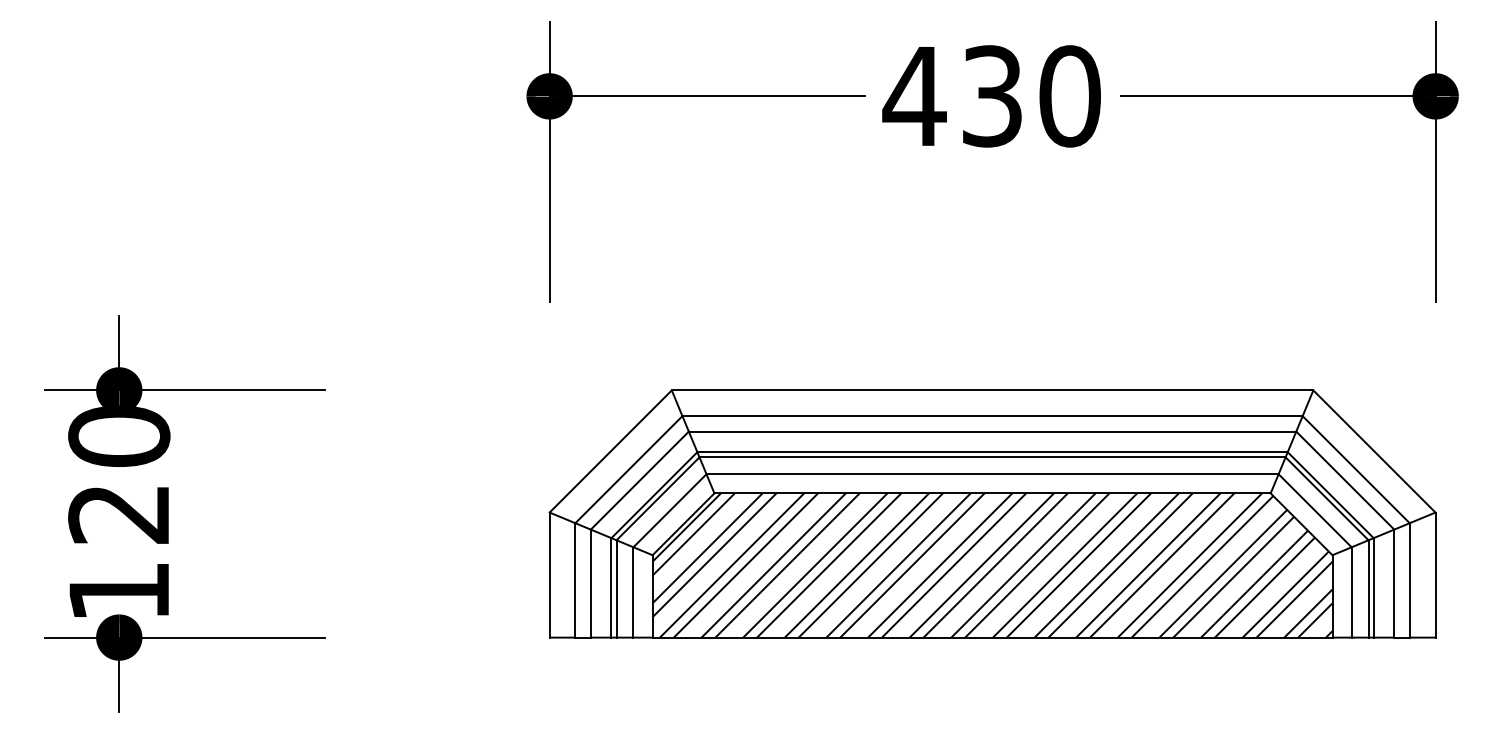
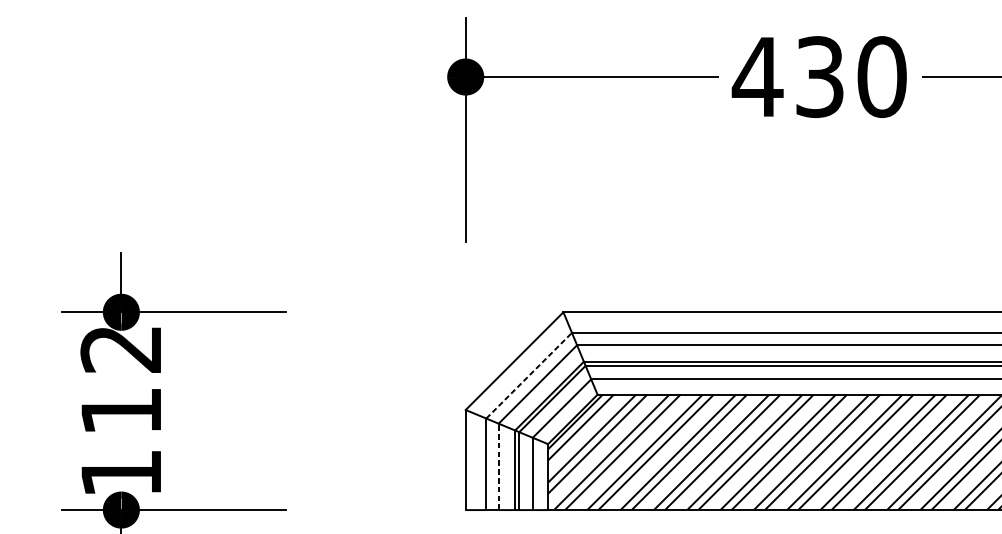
line: (628, 469) -> (528, 375), solid -> dashed
text: (119, 474) -> (121, 379), 120 -> 112
line: (590, 583) -> (498, 466), solid -> dashed

